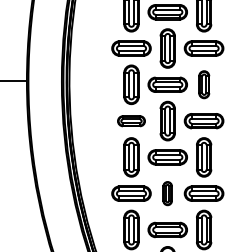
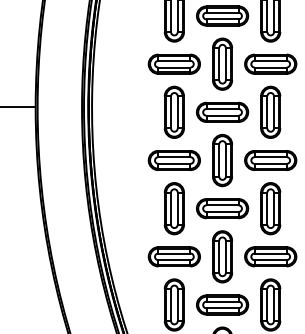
part: (204, 84) -> (271, 111), size x1.43
part: (131, 121) -> (174, 161), size x1.43
part: (167, 193) -> (222, 256), size x1.67

